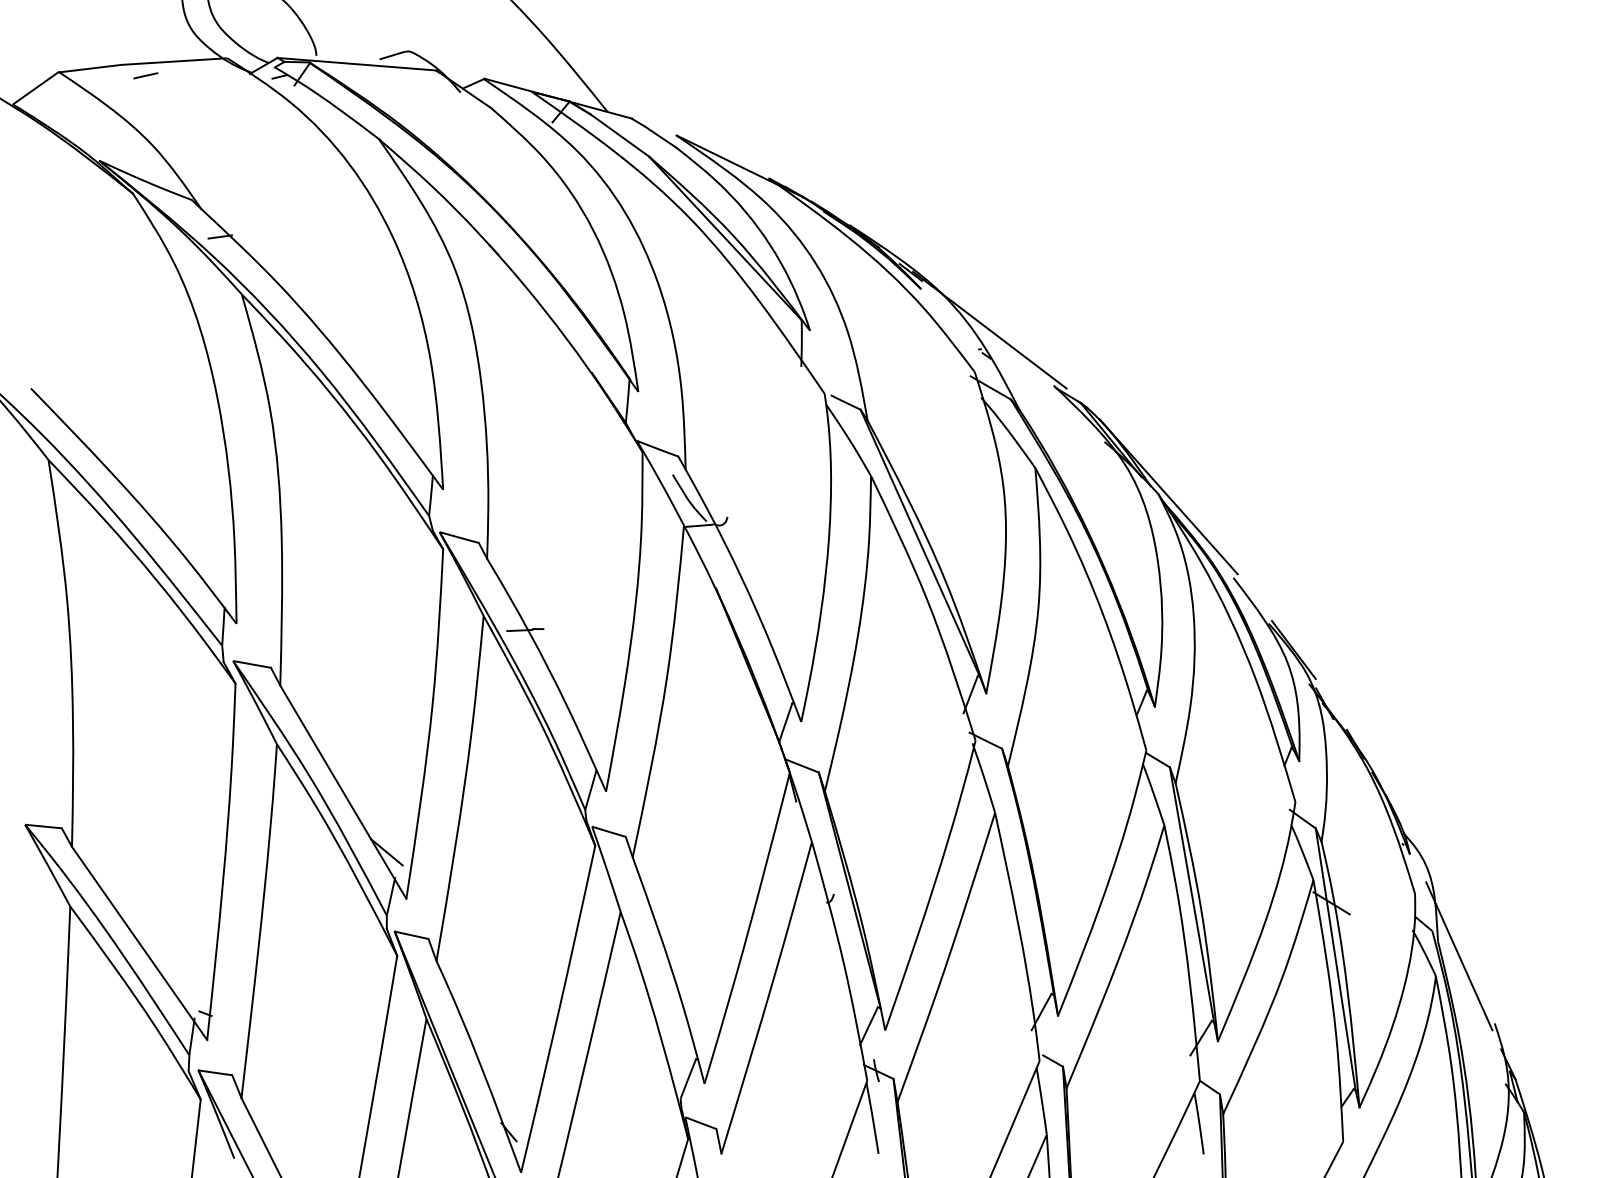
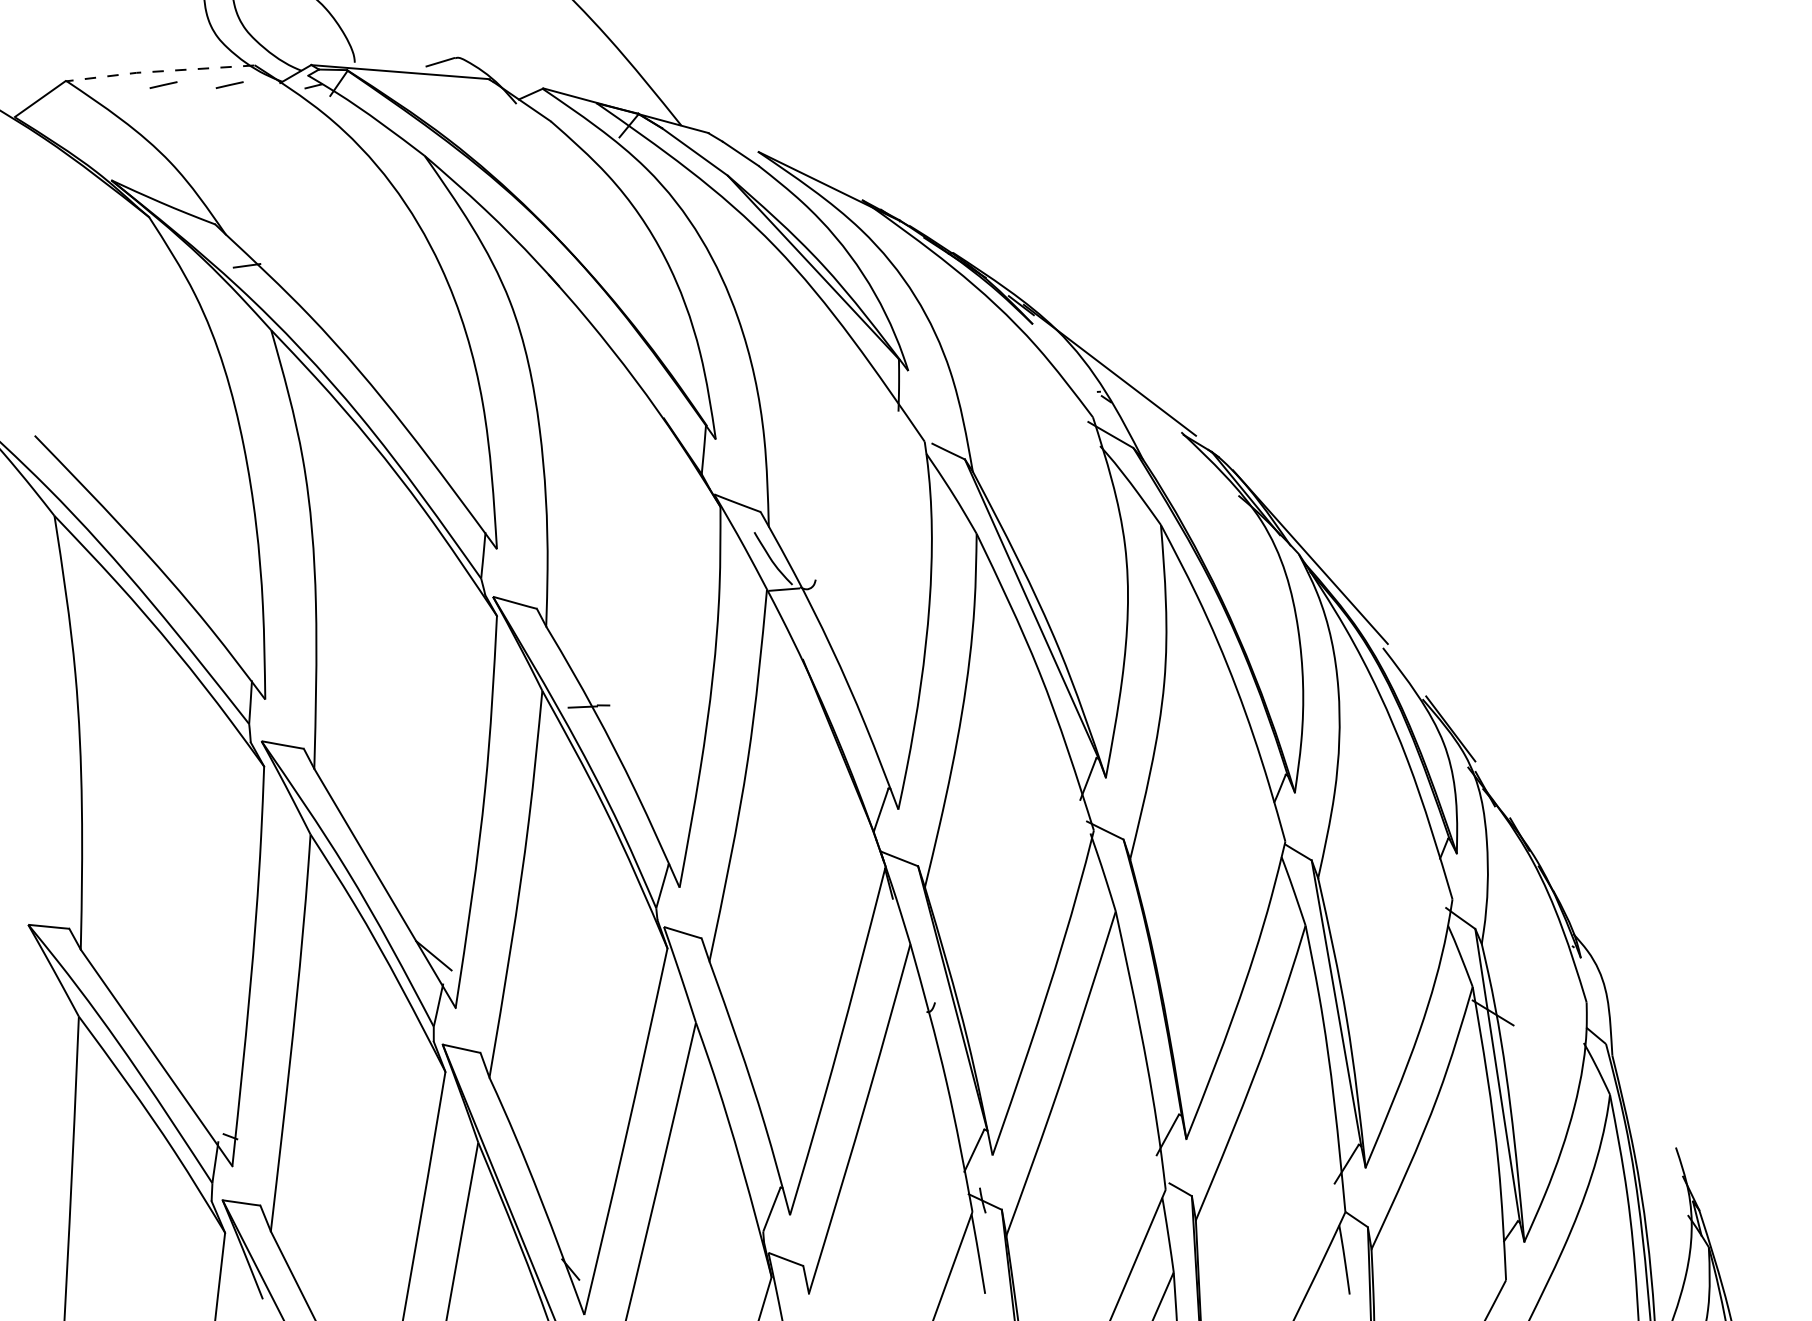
line: (141, 63) -> (158, 71), solid -> dashed
line: (204, 75) -> (229, 84), added
line: (1459, 956) -> (1636, 1072), removed

